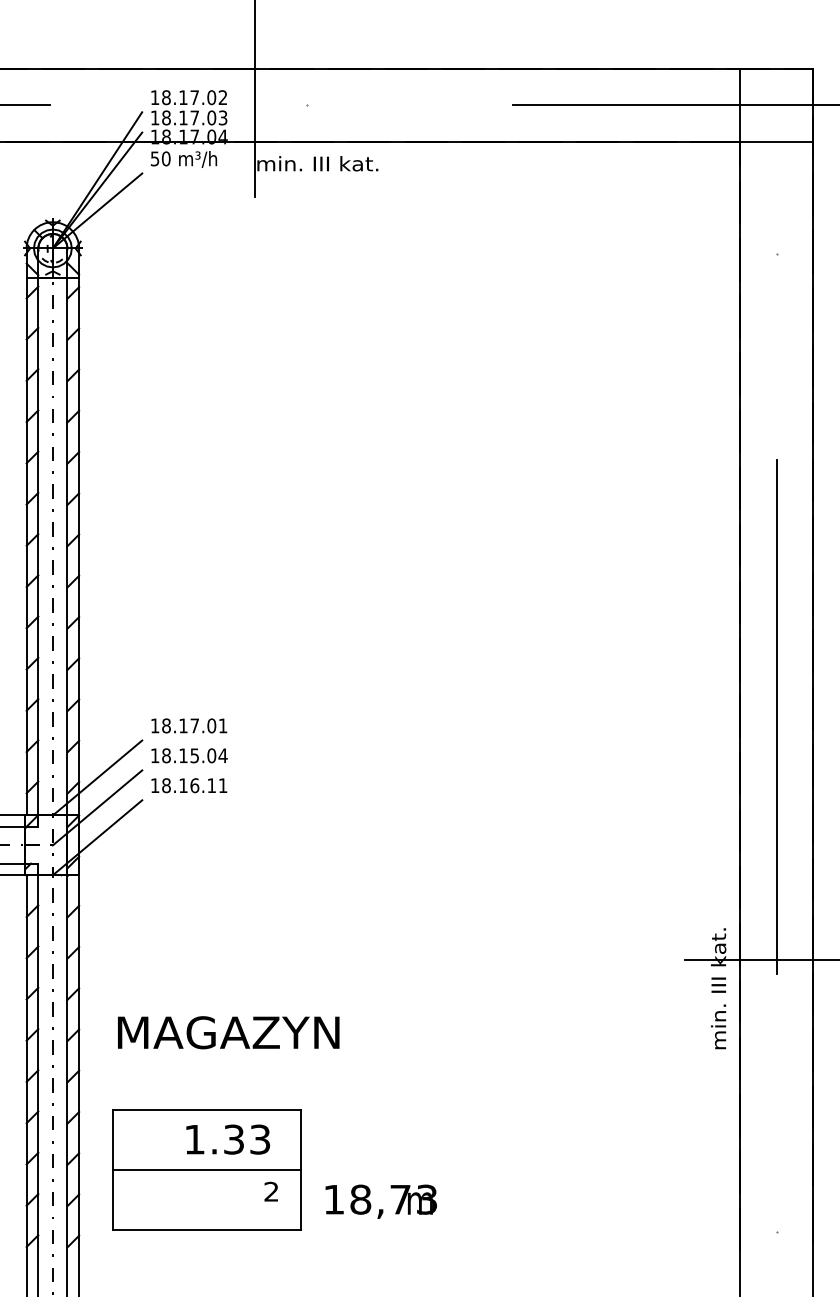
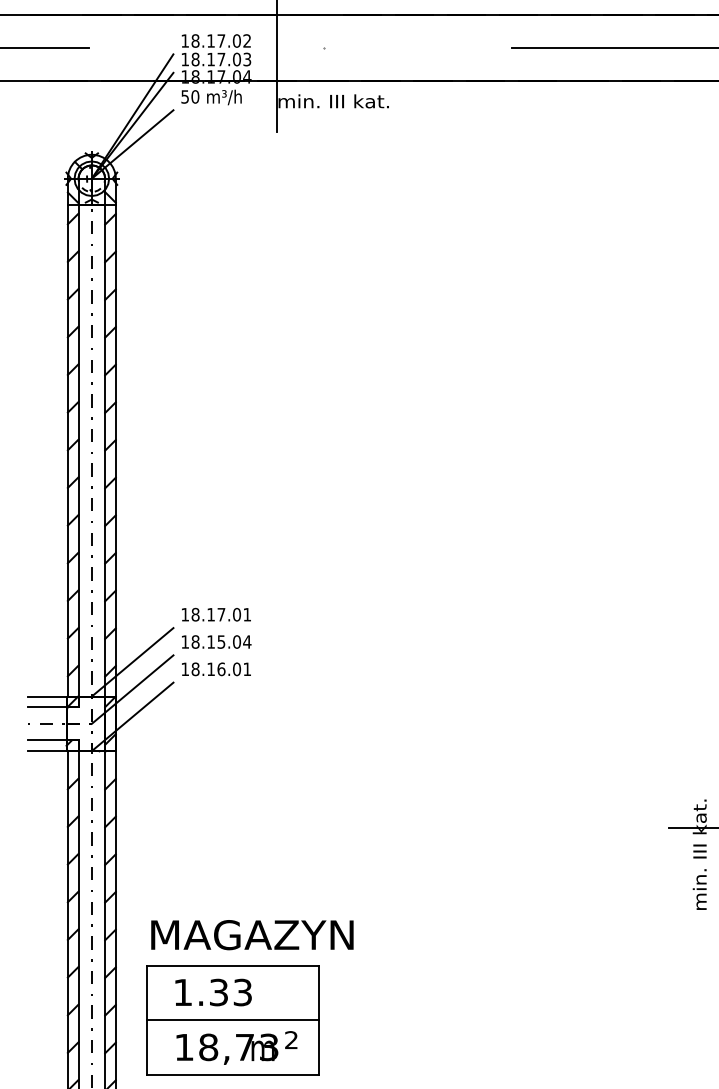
text: (211, 785) -> (236, 669), 18.16.11 -> 18.16.01
text: (228, 1032) -> (252, 934), moved
text: (228, 1139) -> (213, 992), moved
text: (380, 1201) -> (226, 1049), moved

